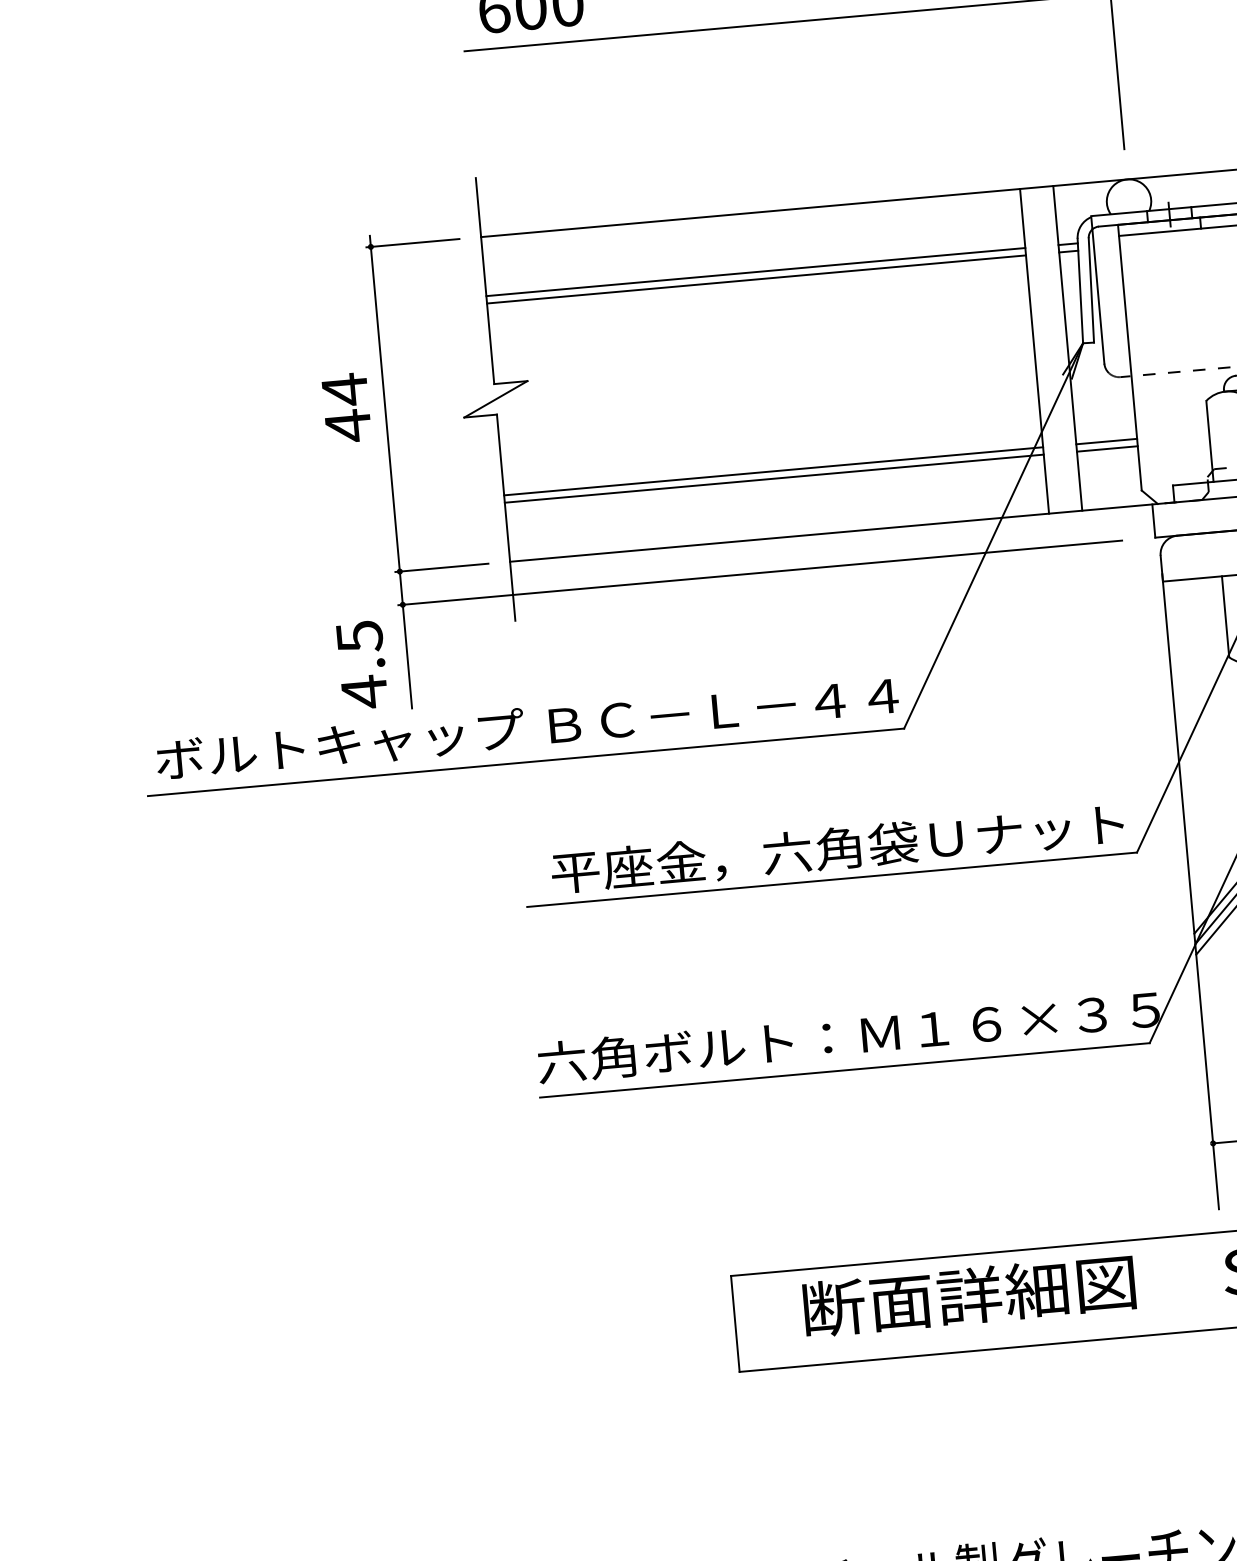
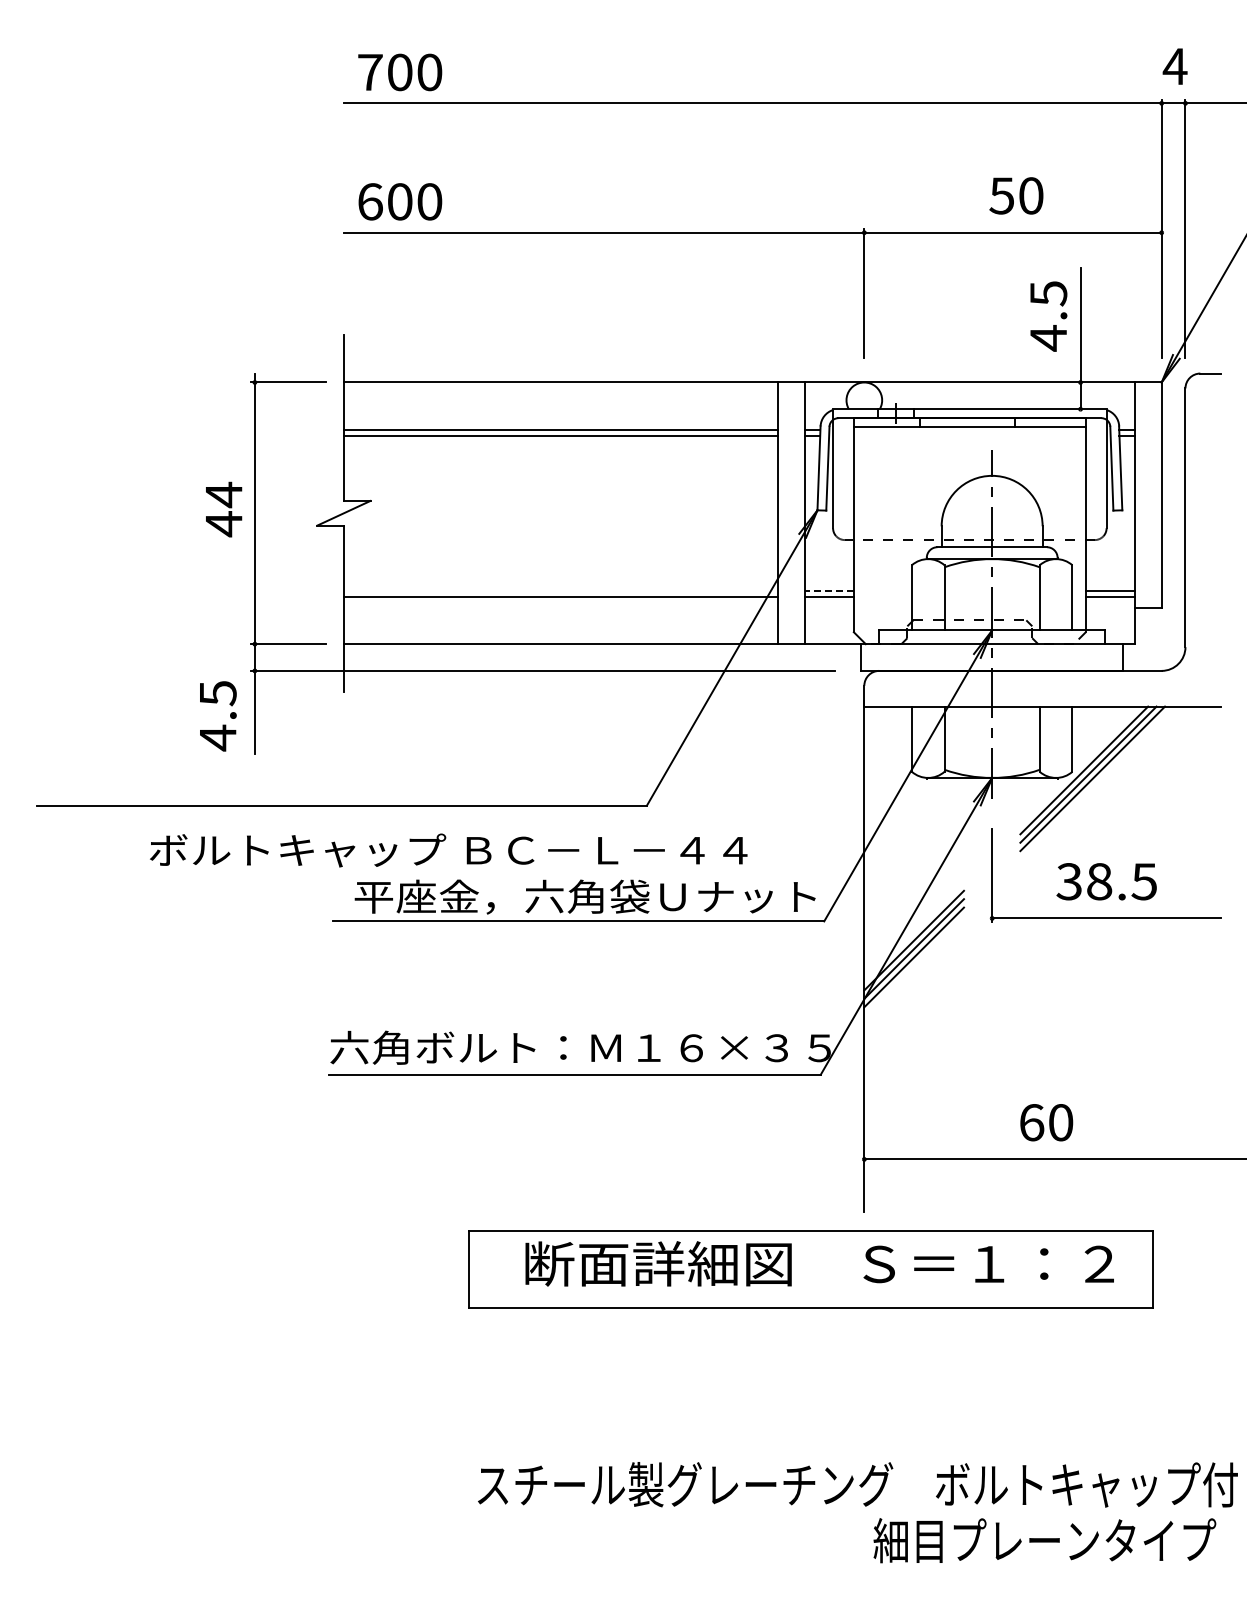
line: (1106, 441) -> (829, 590), solid -> dashed
line: (773, 471) -> (560, 590), removed
text: (527, 728) -> (448, 850), moved

